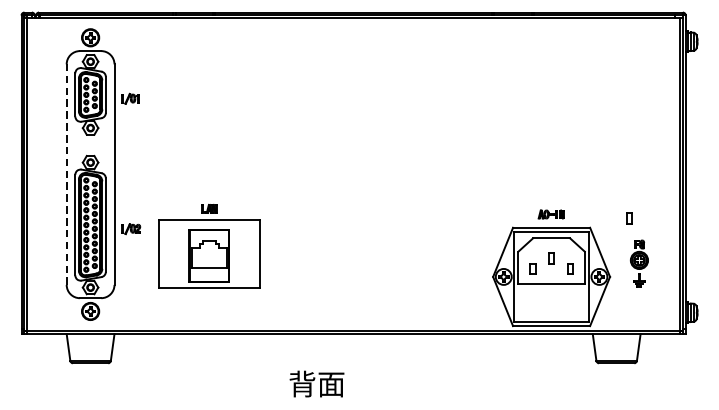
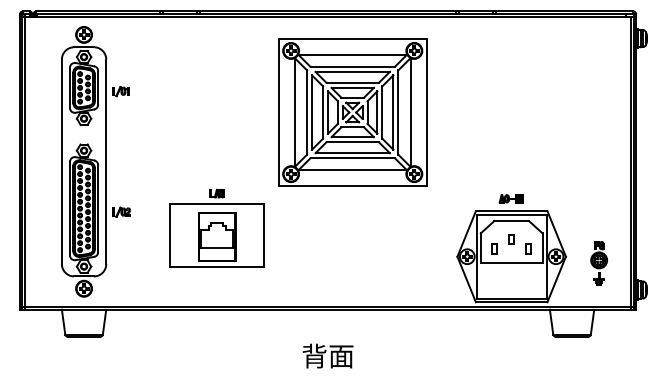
part: (379, 121) -> (352, 112), added
line: (66, 174) -> (61, 161), dashed -> solid
part: (629, 217) -> (583, 201), removed
part: (208, 245) -> (216, 227), moved
part: (639, 263) -> (599, 263), moved
text: (316, 383) -> (327, 355), moved

